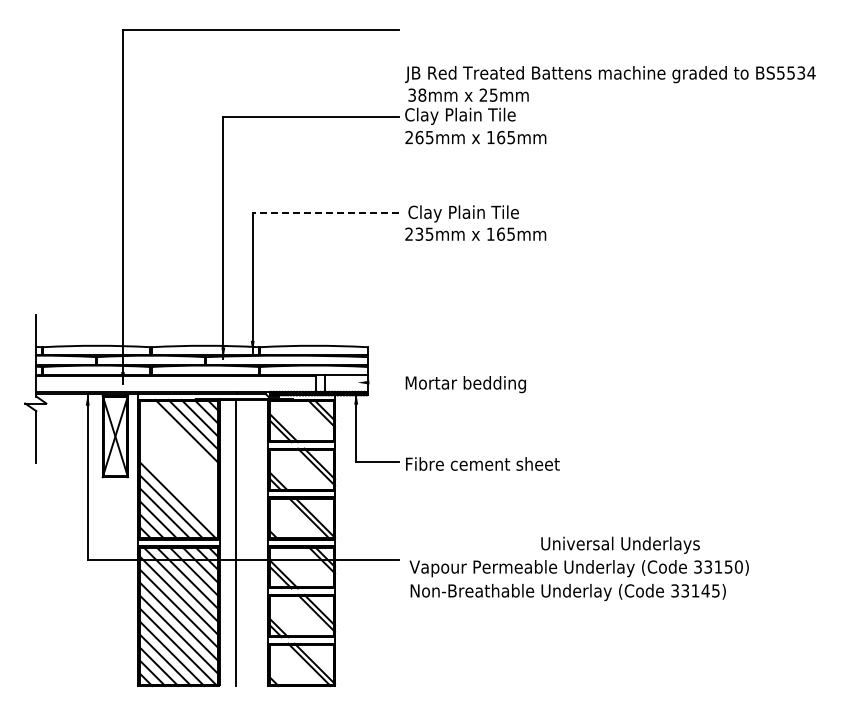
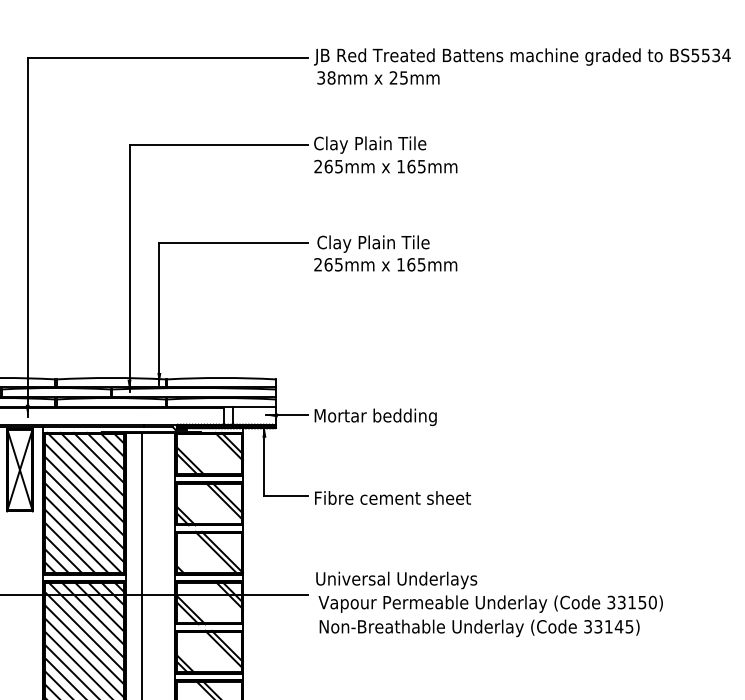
text: (610, 83) -> (522, 66), moved
line: (325, 212) -> (233, 242), dashed -> solid
text: (419, 233) -> (328, 263), 235mm -> 265mm
line: (378, 382) -> (287, 415), added
line: (180, 437) -> (86, 471), added
line: (178, 448) -> (84, 482), added
line: (178, 461) -> (84, 495), added
line: (178, 474) -> (84, 508), added
line: (178, 487) -> (84, 521), added
text: (620, 544) -> (396, 579), moved

